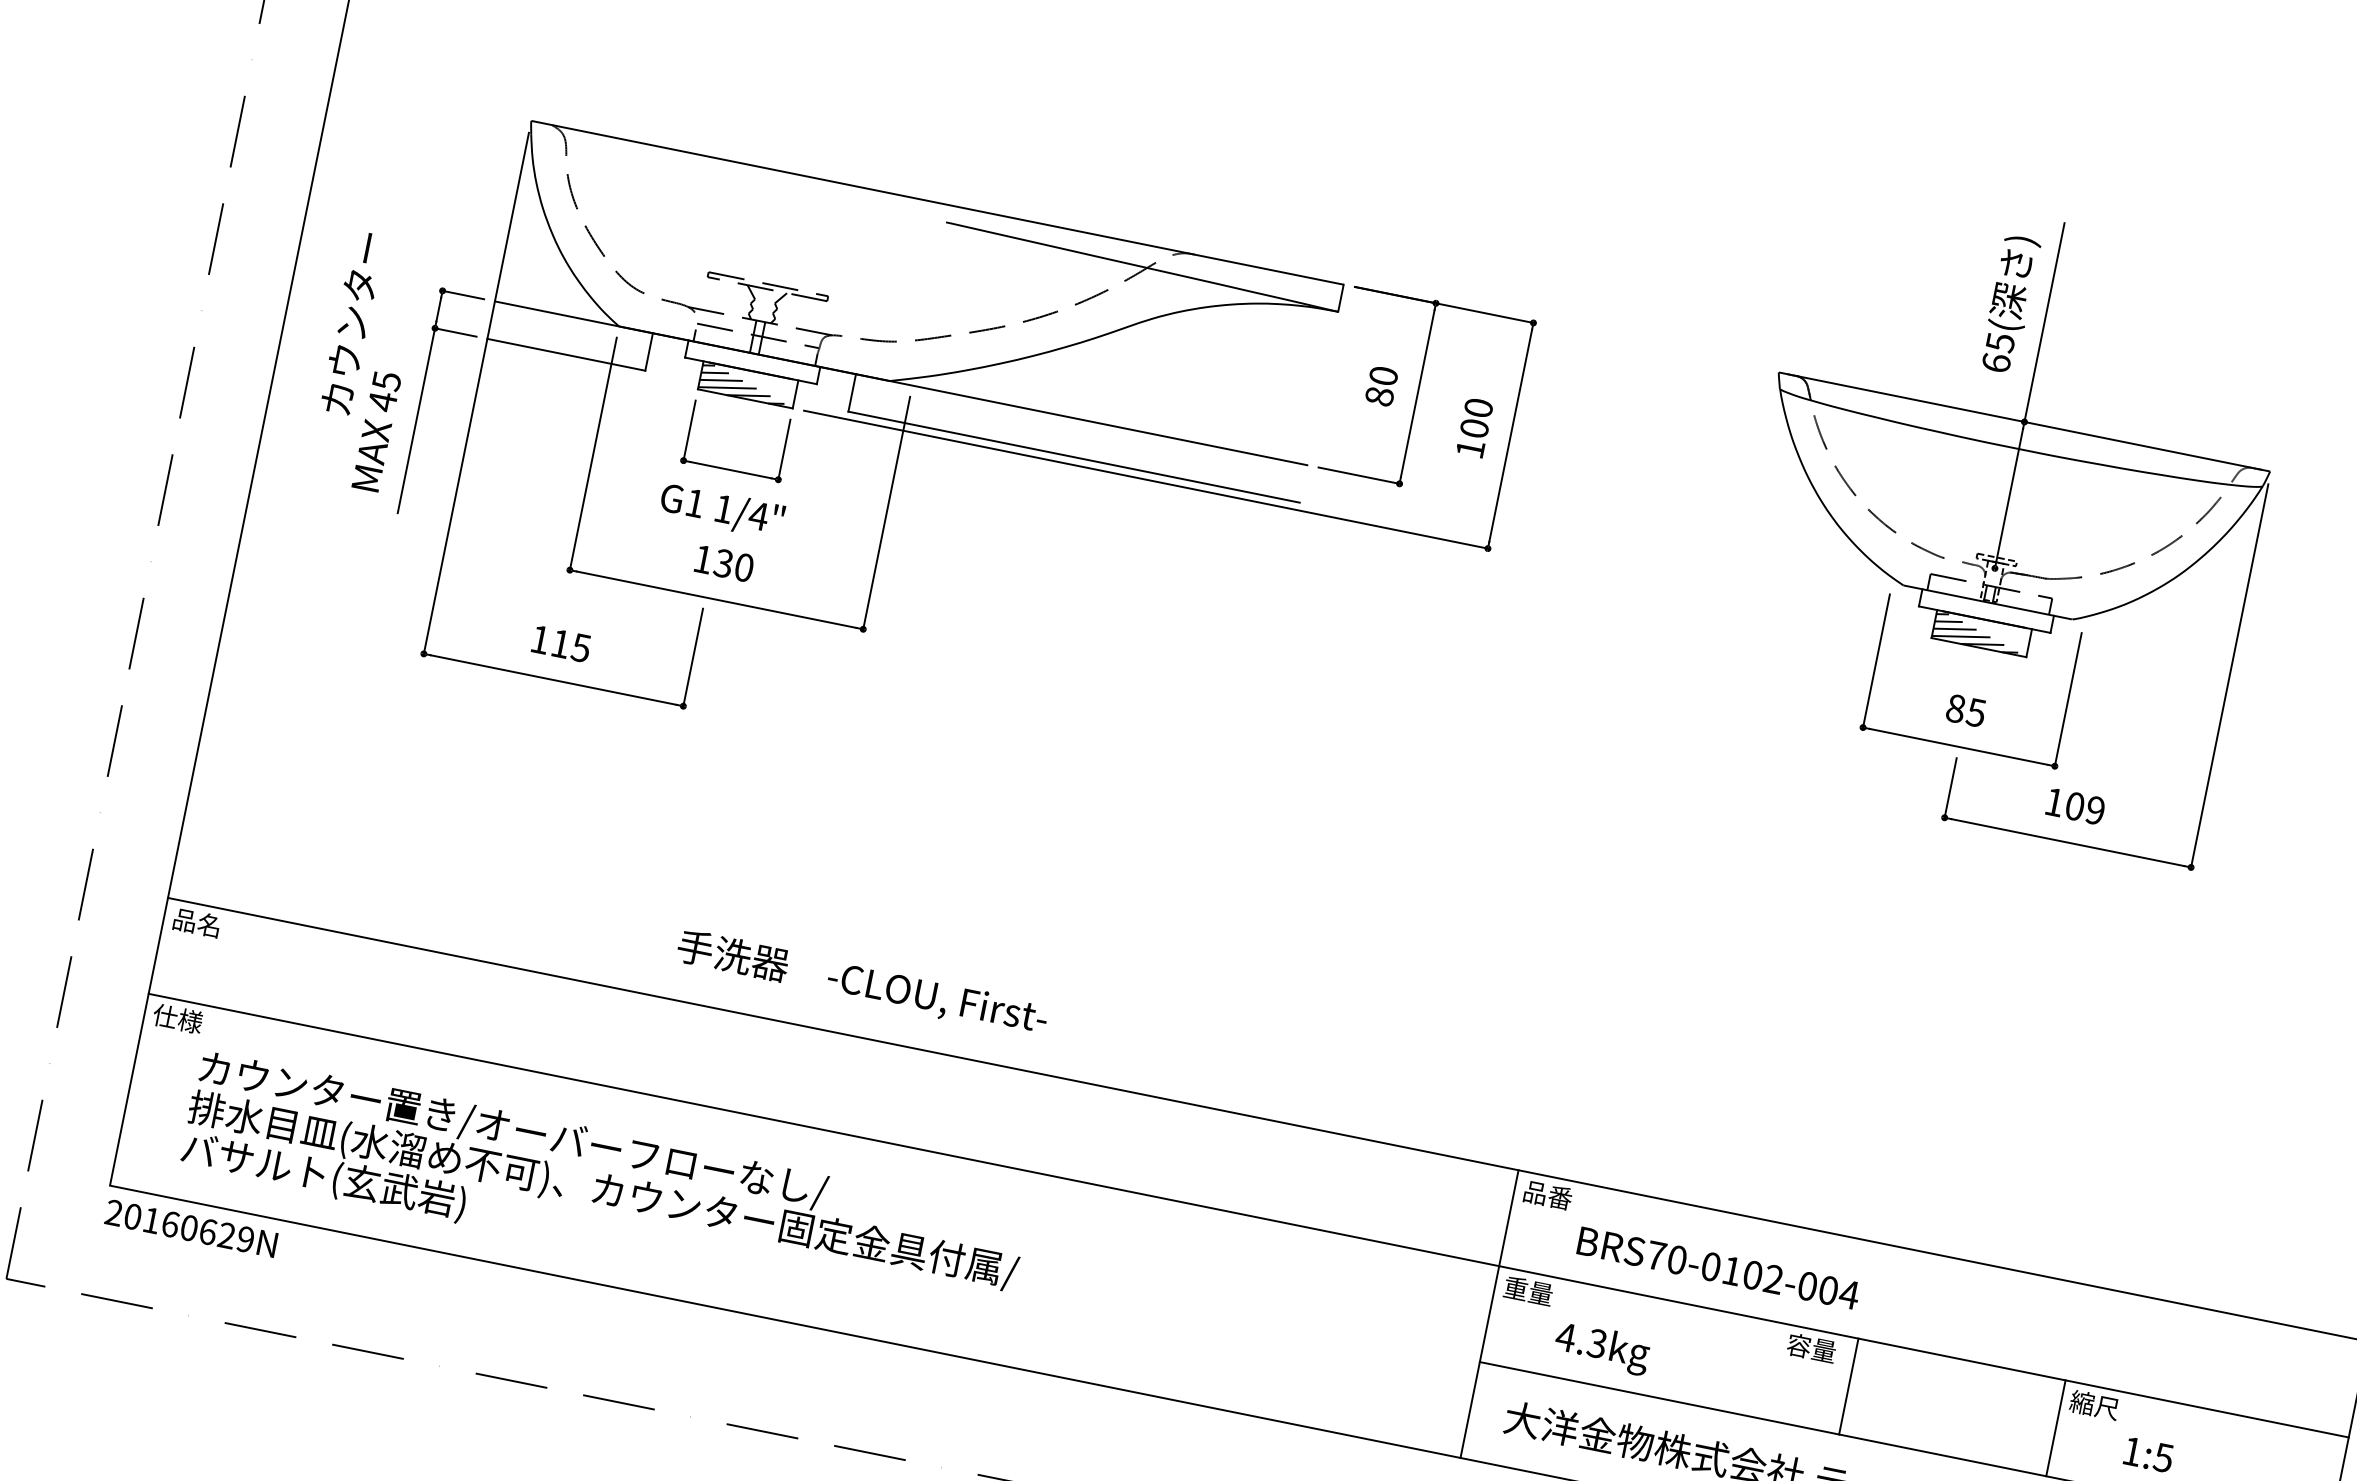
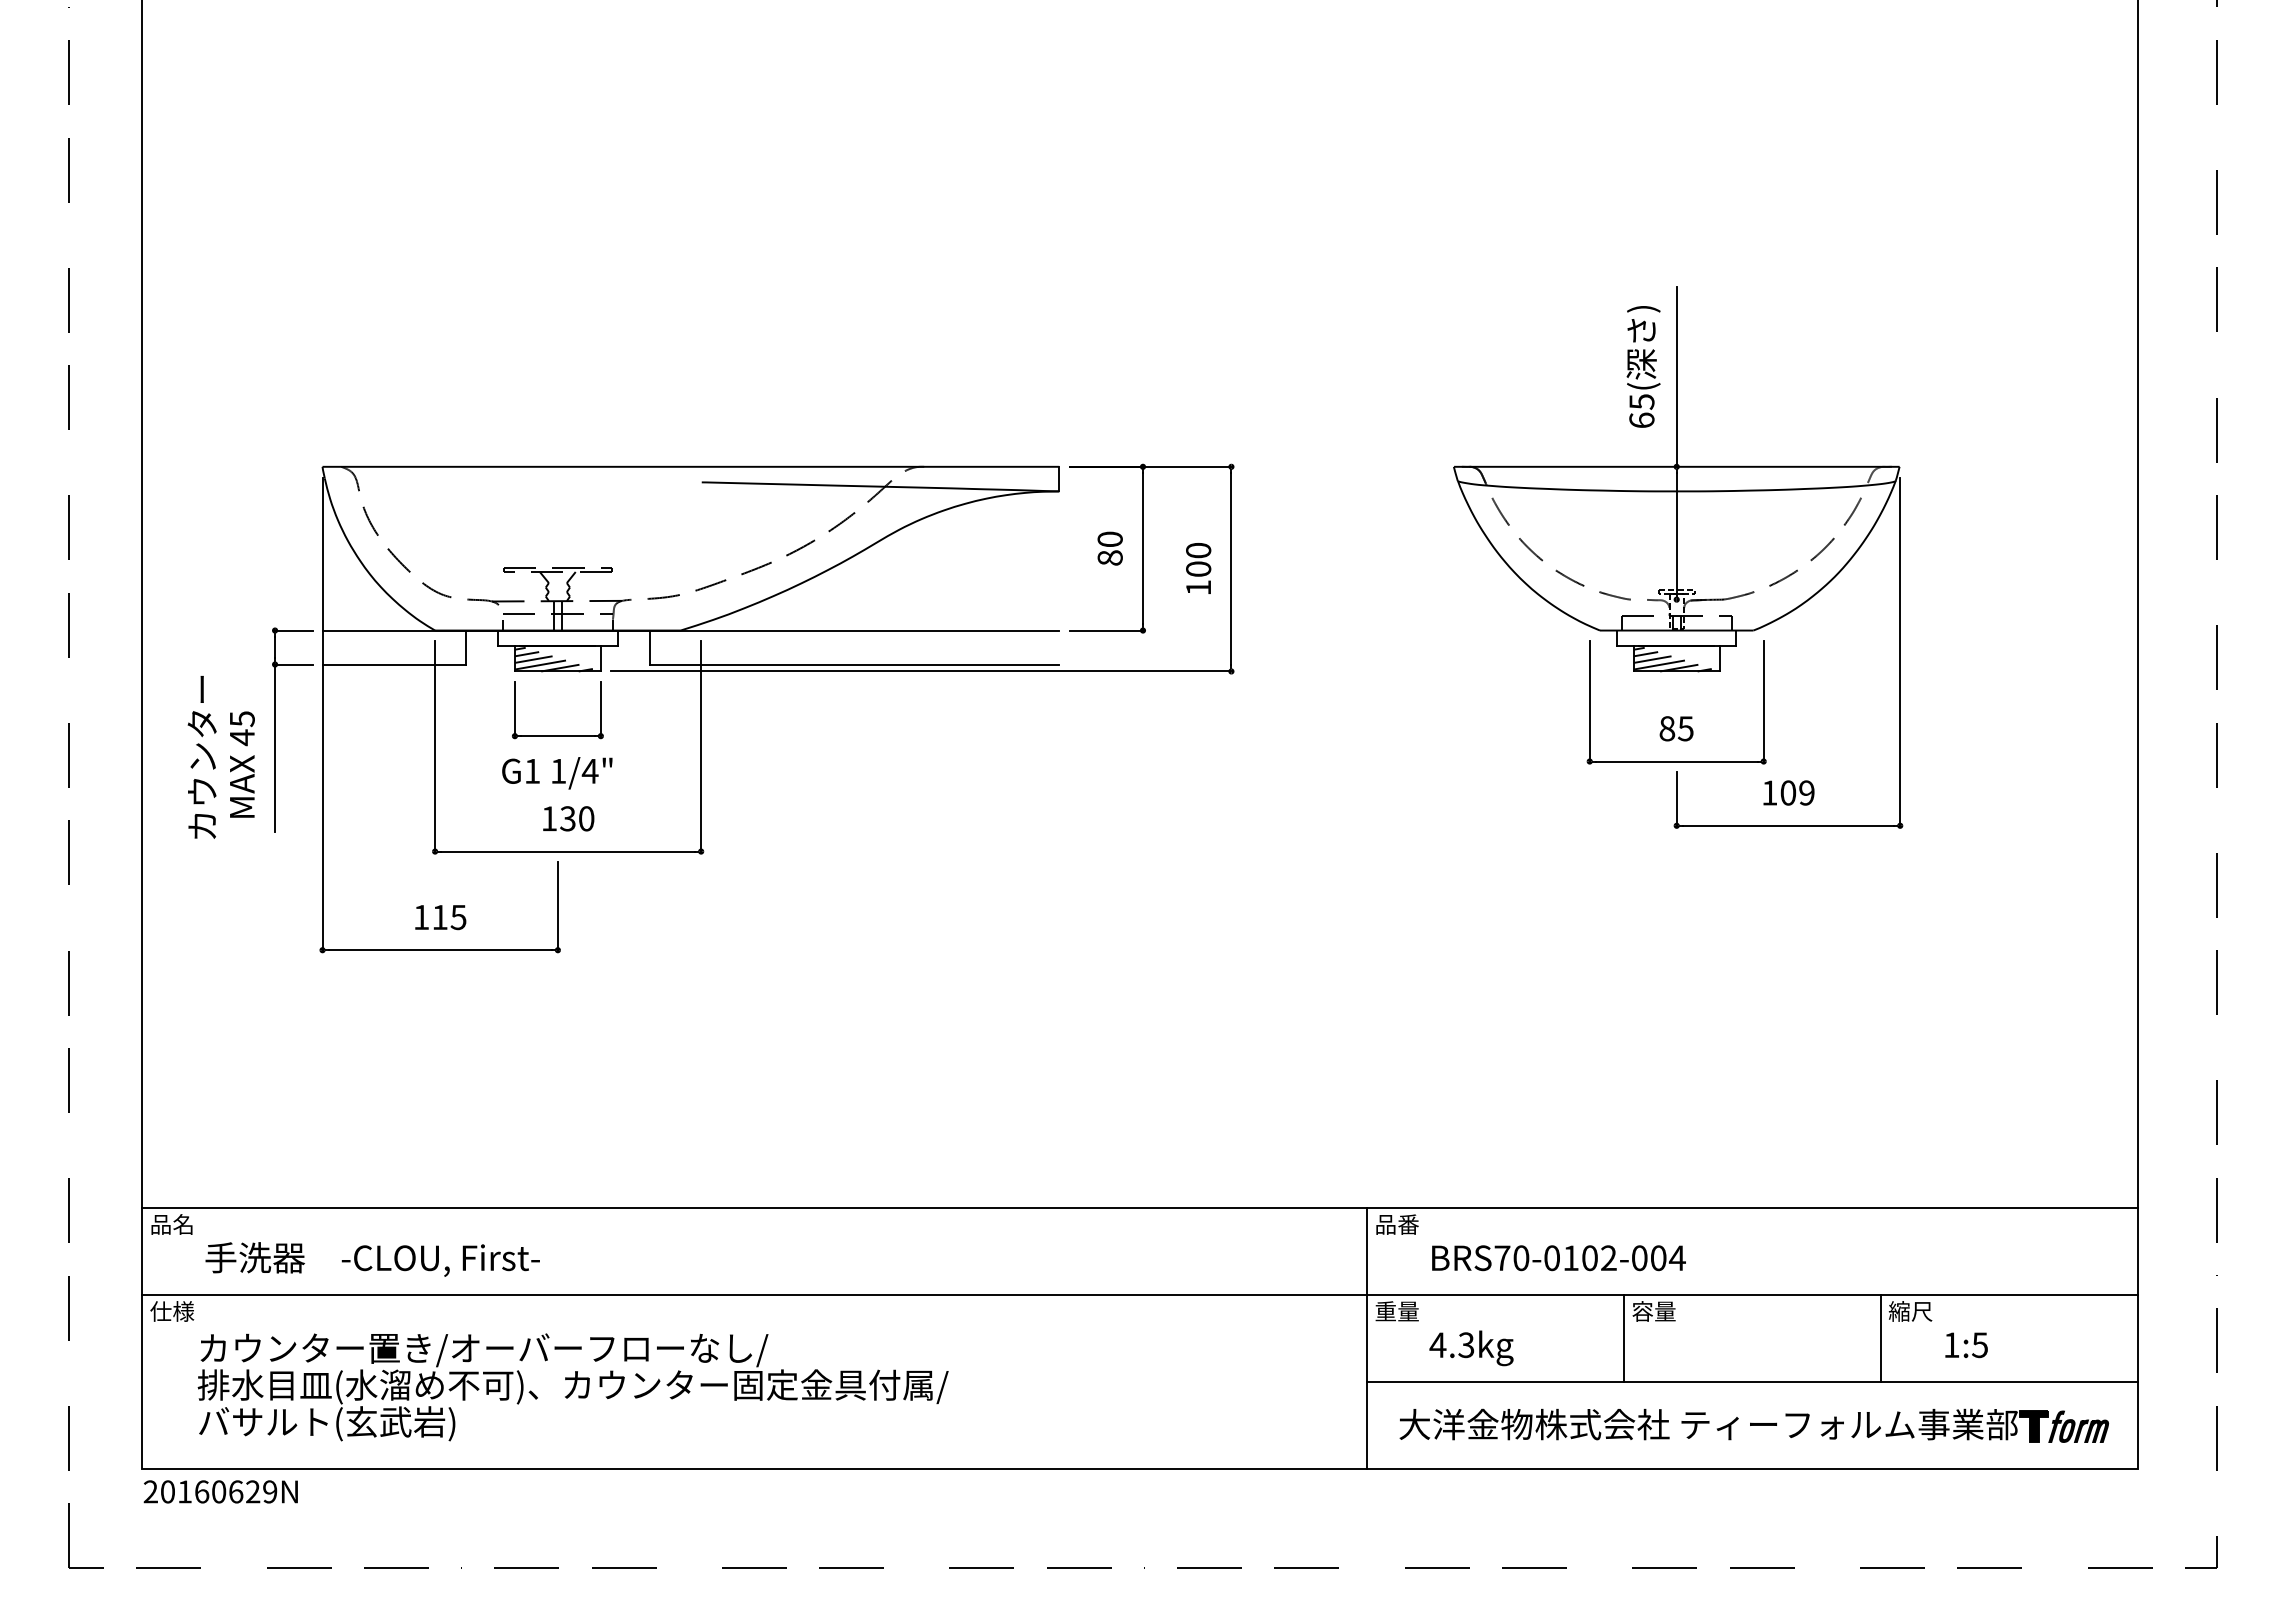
text: (351, 322) -> (201, 757), moved
text: (862, 983) -> (372, 1259), moved
line: (1849, 1385) -> (1624, 1337), moved

